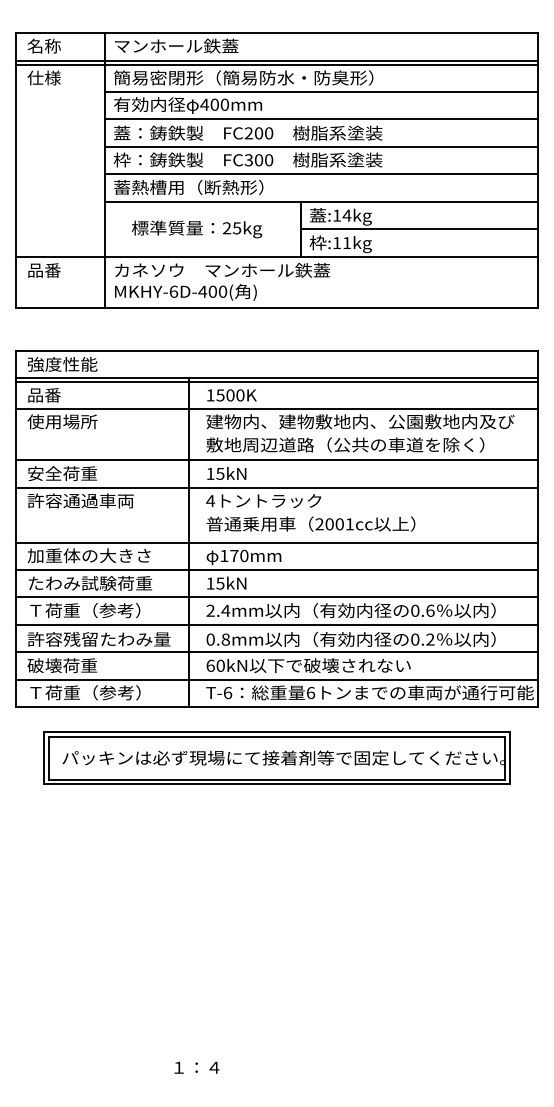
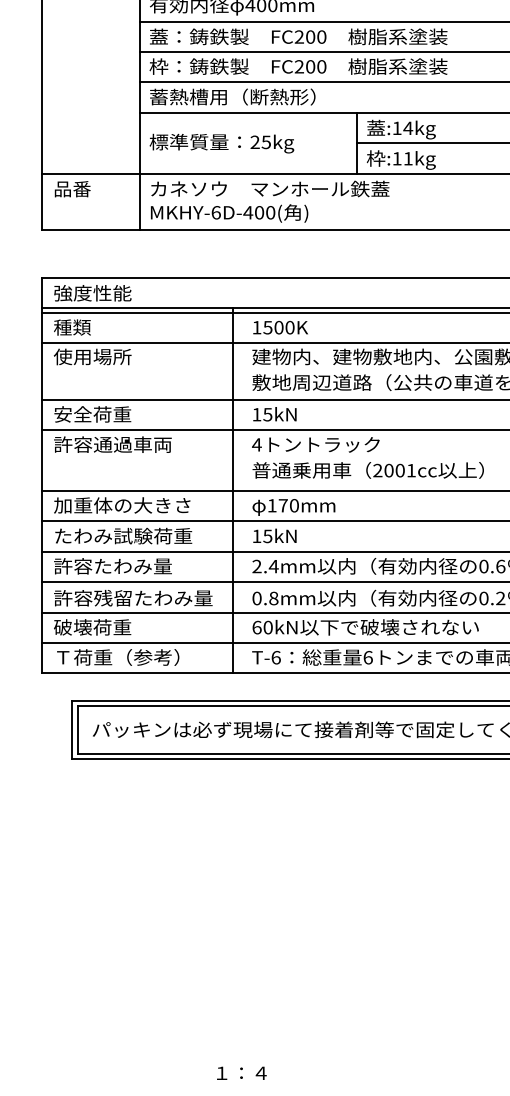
text: (248, 160) -> (298, 67), FC300 -> FC200
text: (196, 229) -> (221, 143), moved
text: (43, 395) -> (71, 327), 品番 -> 種類
text: (83, 610) -> (116, 566), Ｔ荷重（参考） -> 許容たわみ量

